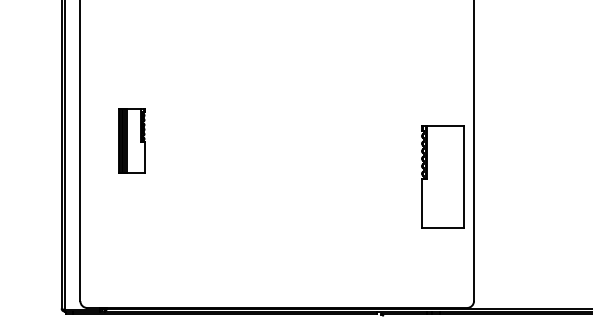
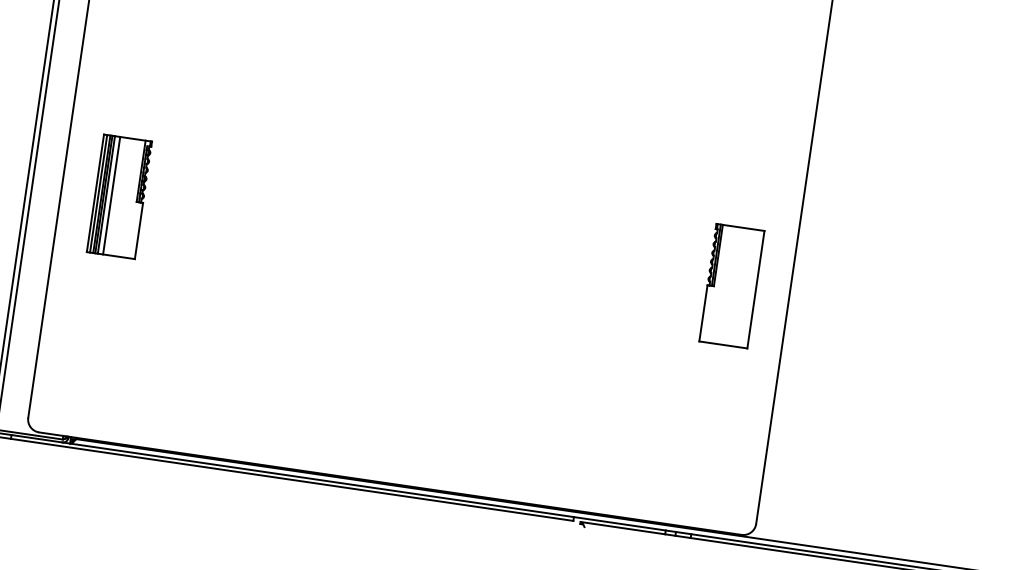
part: (131, 140) -> (119, 195), moved
part: (442, 176) -> (731, 285), size x0.62

